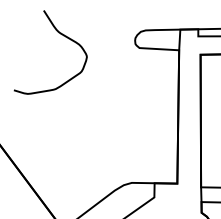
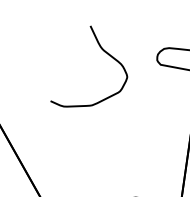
curve: (60, 34) -> (103, 51), moved

